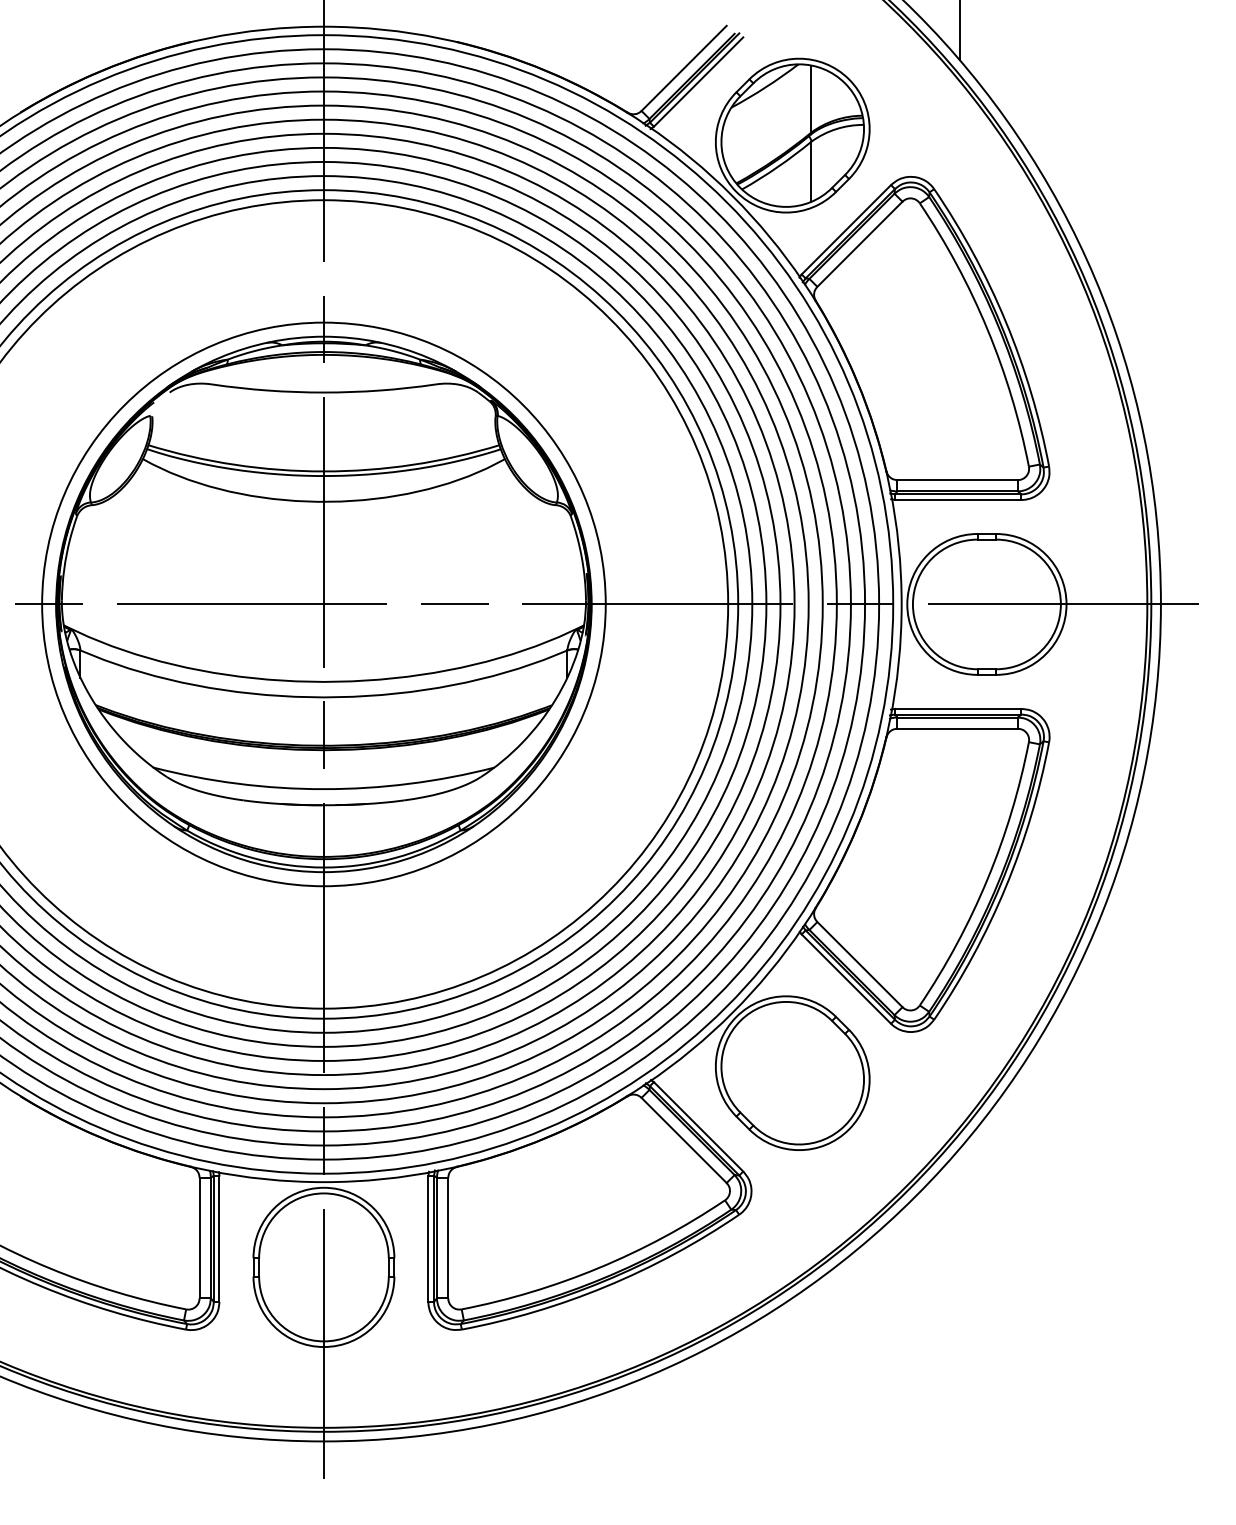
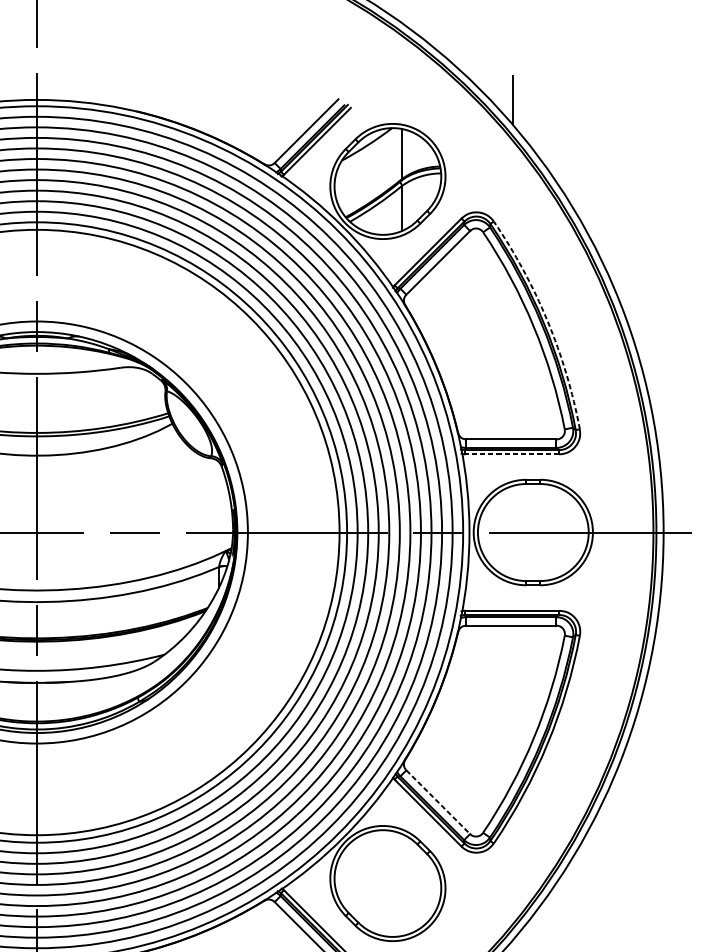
arc: (1005, 321) -> (547, 320), solid -> dashed
line: (957, 499) -> (511, 453), solid -> dashed
line: (860, 964) -> (438, 802), solid -> dashed

